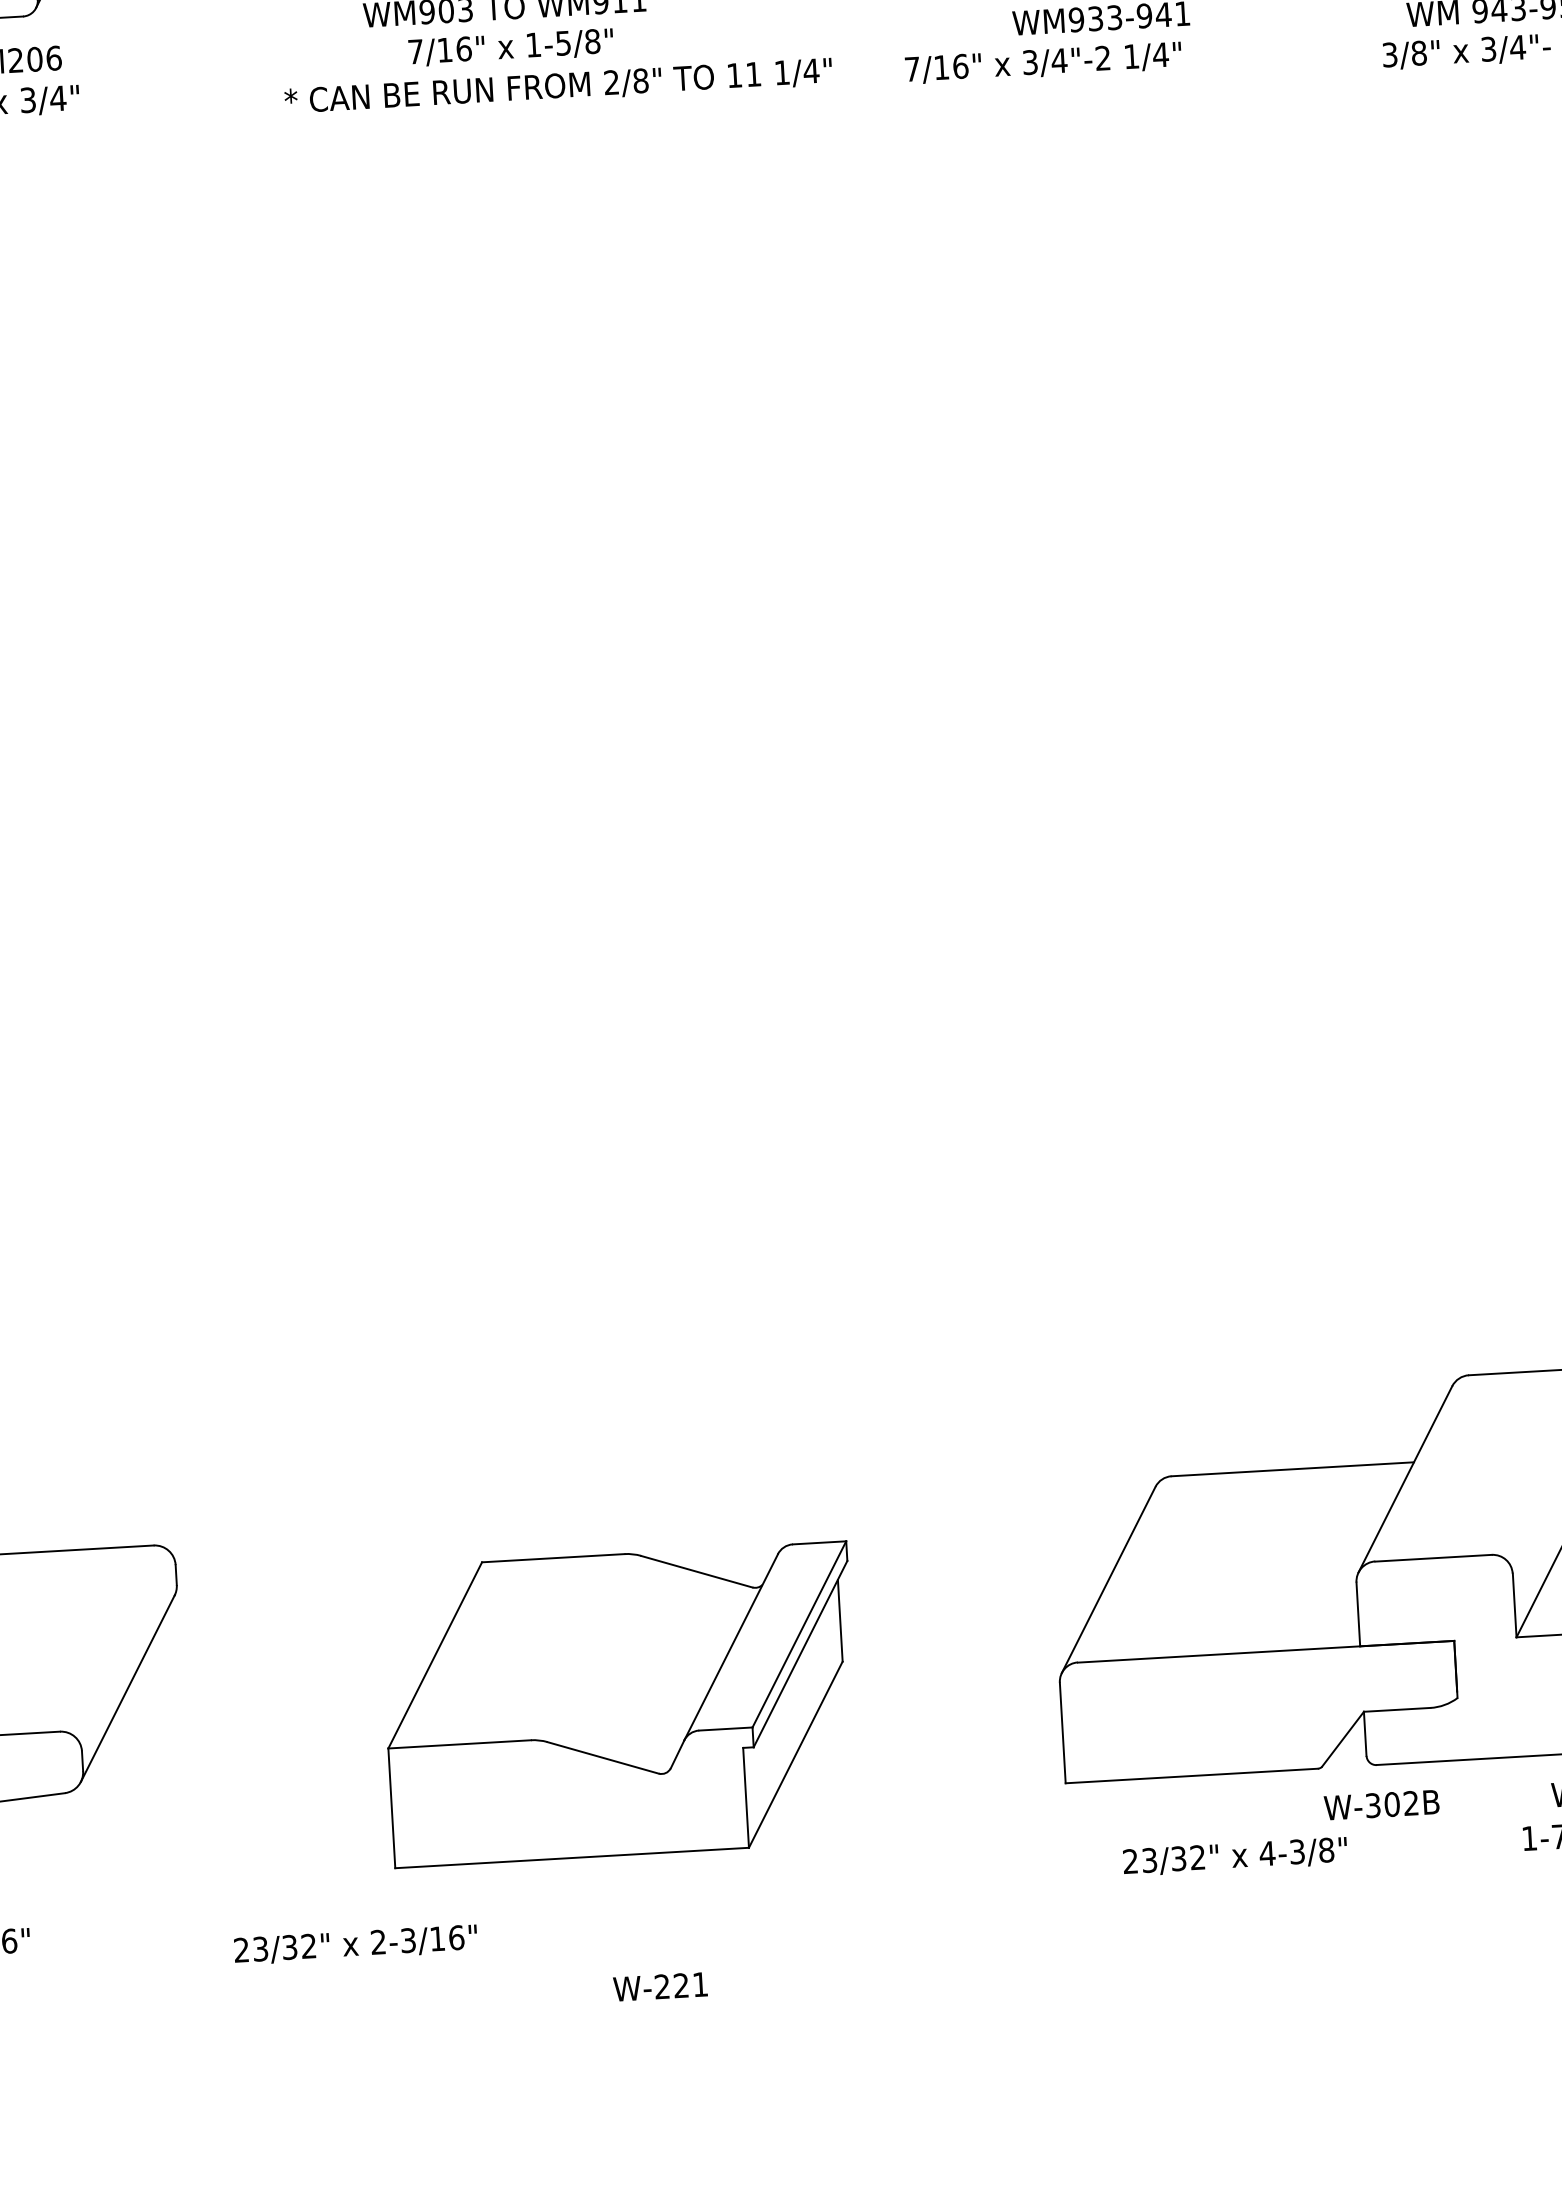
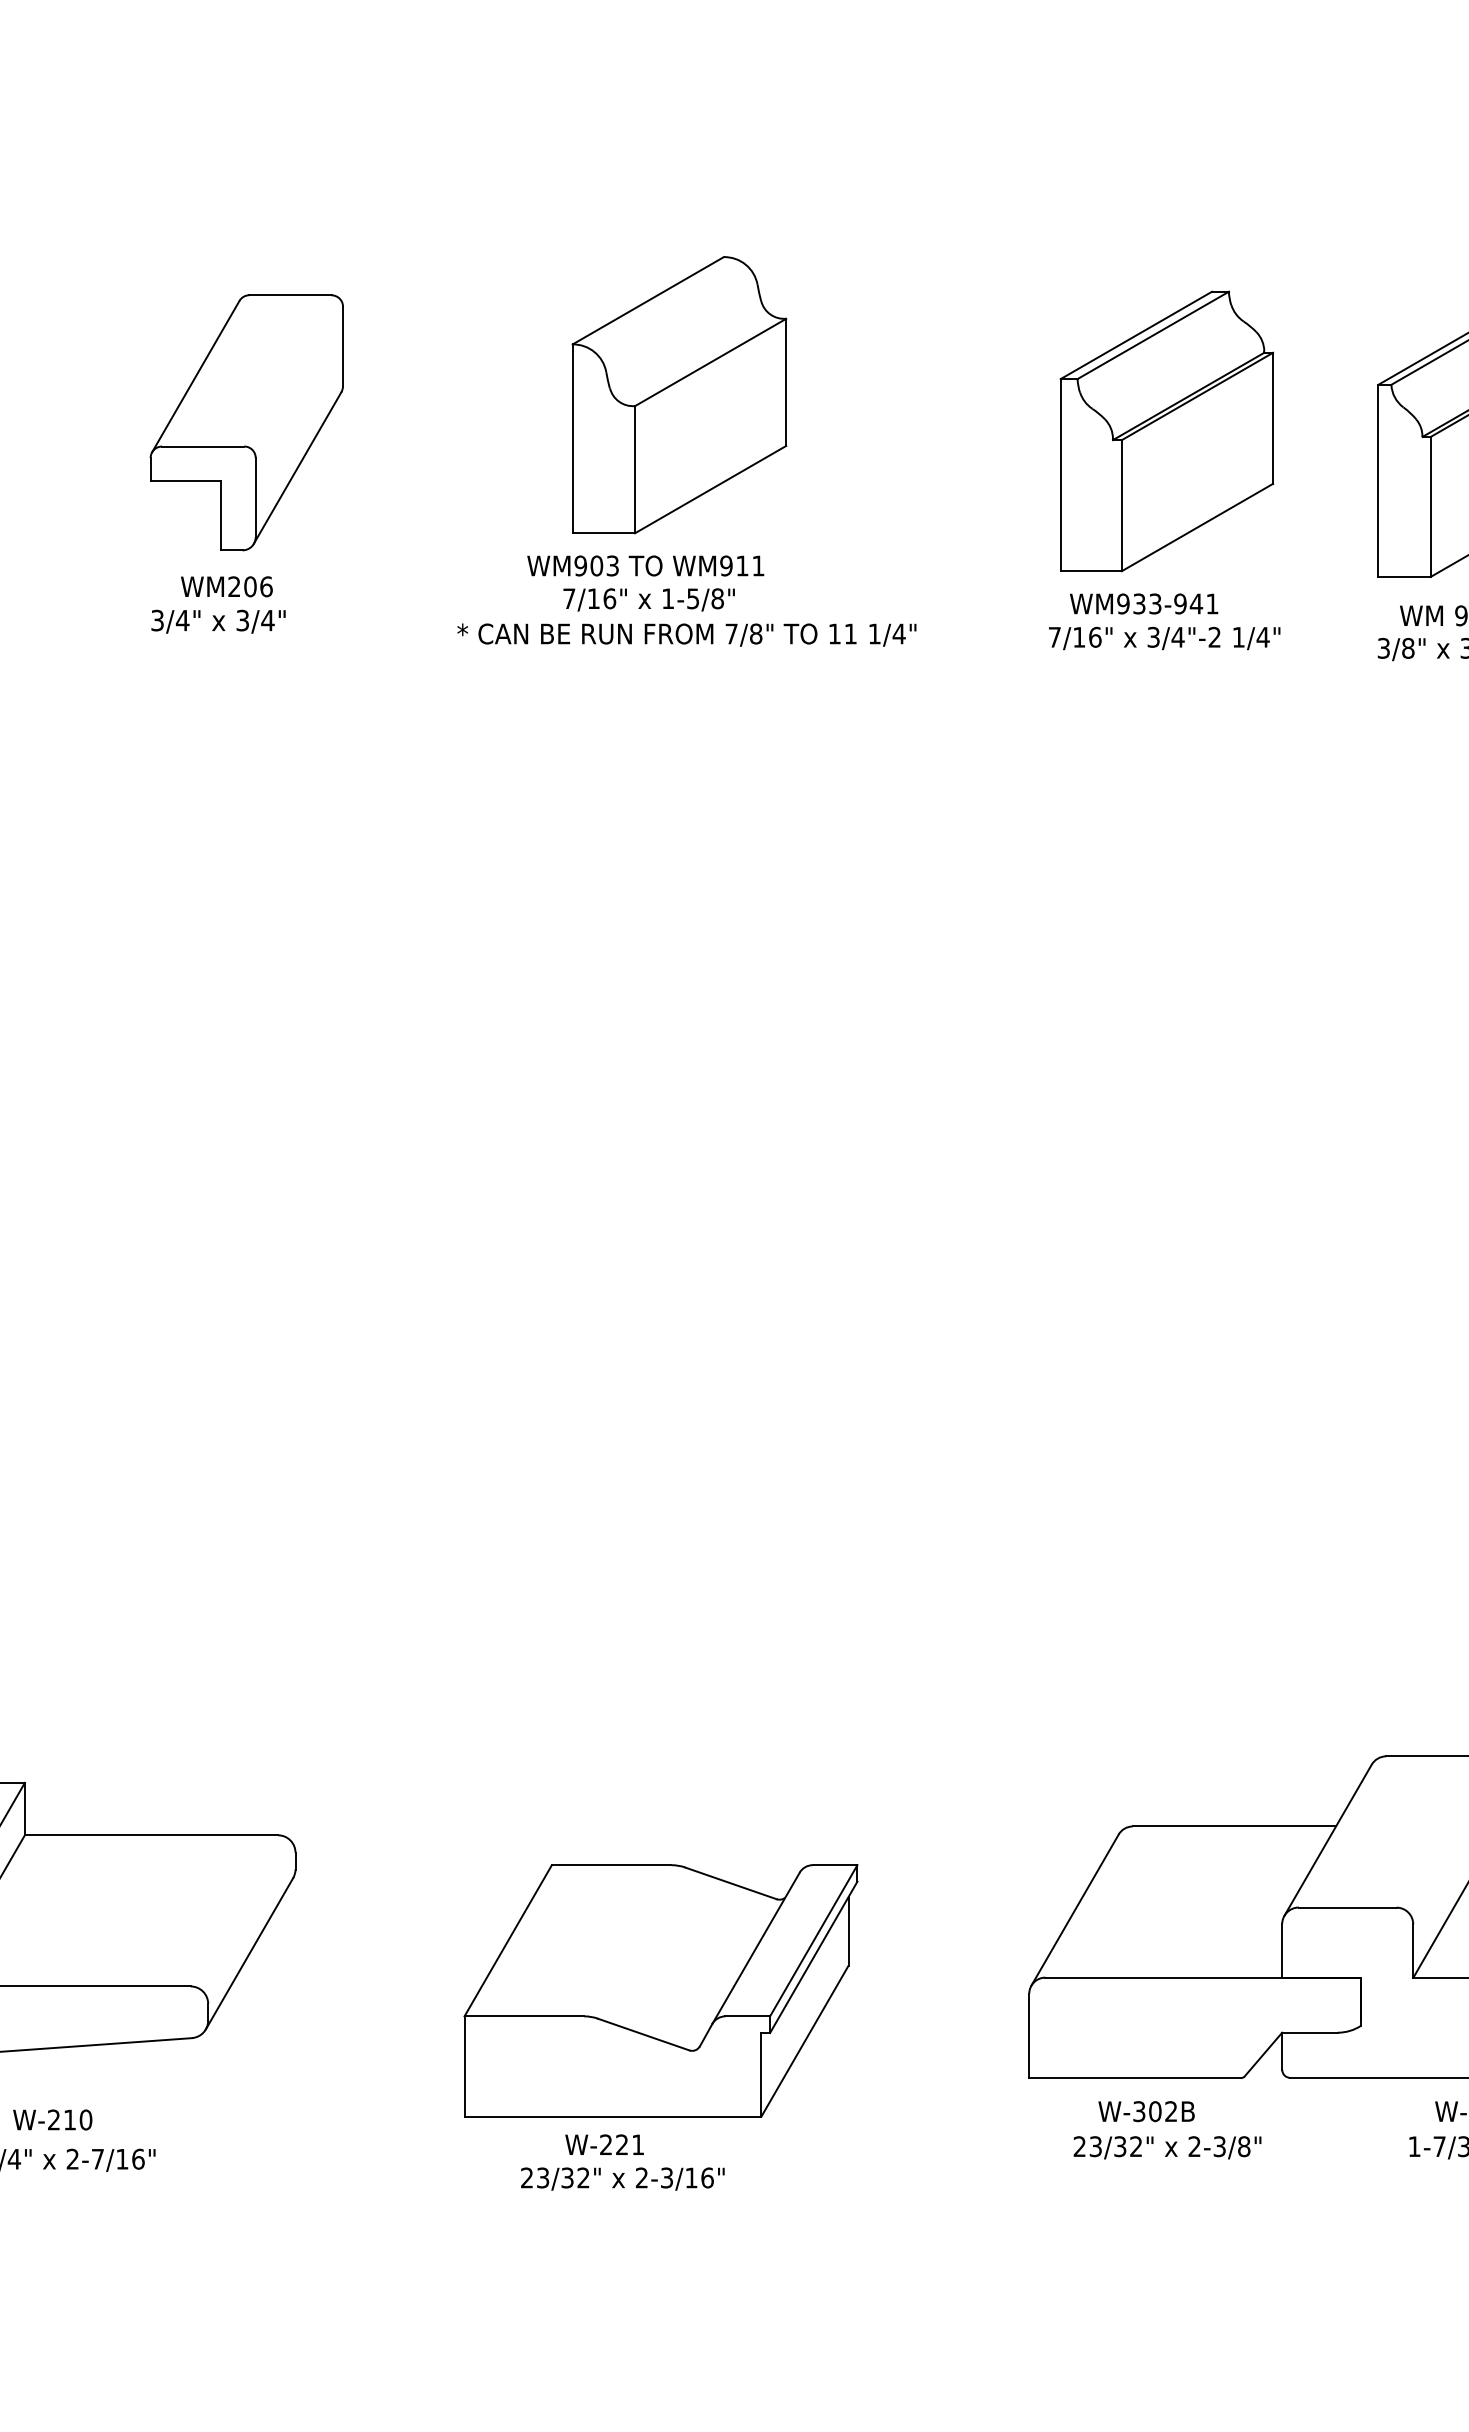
text: (1043, 63) -> (1164, 638), moved
text: (611, 82) -> (731, 633), 2/8" -> 7/8"
text: (1381, 1804) -> (1146, 2111), moved
text: (1267, 1853) -> (1194, 2146), 4-3/8" -> 2-3/8"
text: (355, 1944) -> (622, 2178), moved
text: (660, 1986) -> (604, 2144), moved

